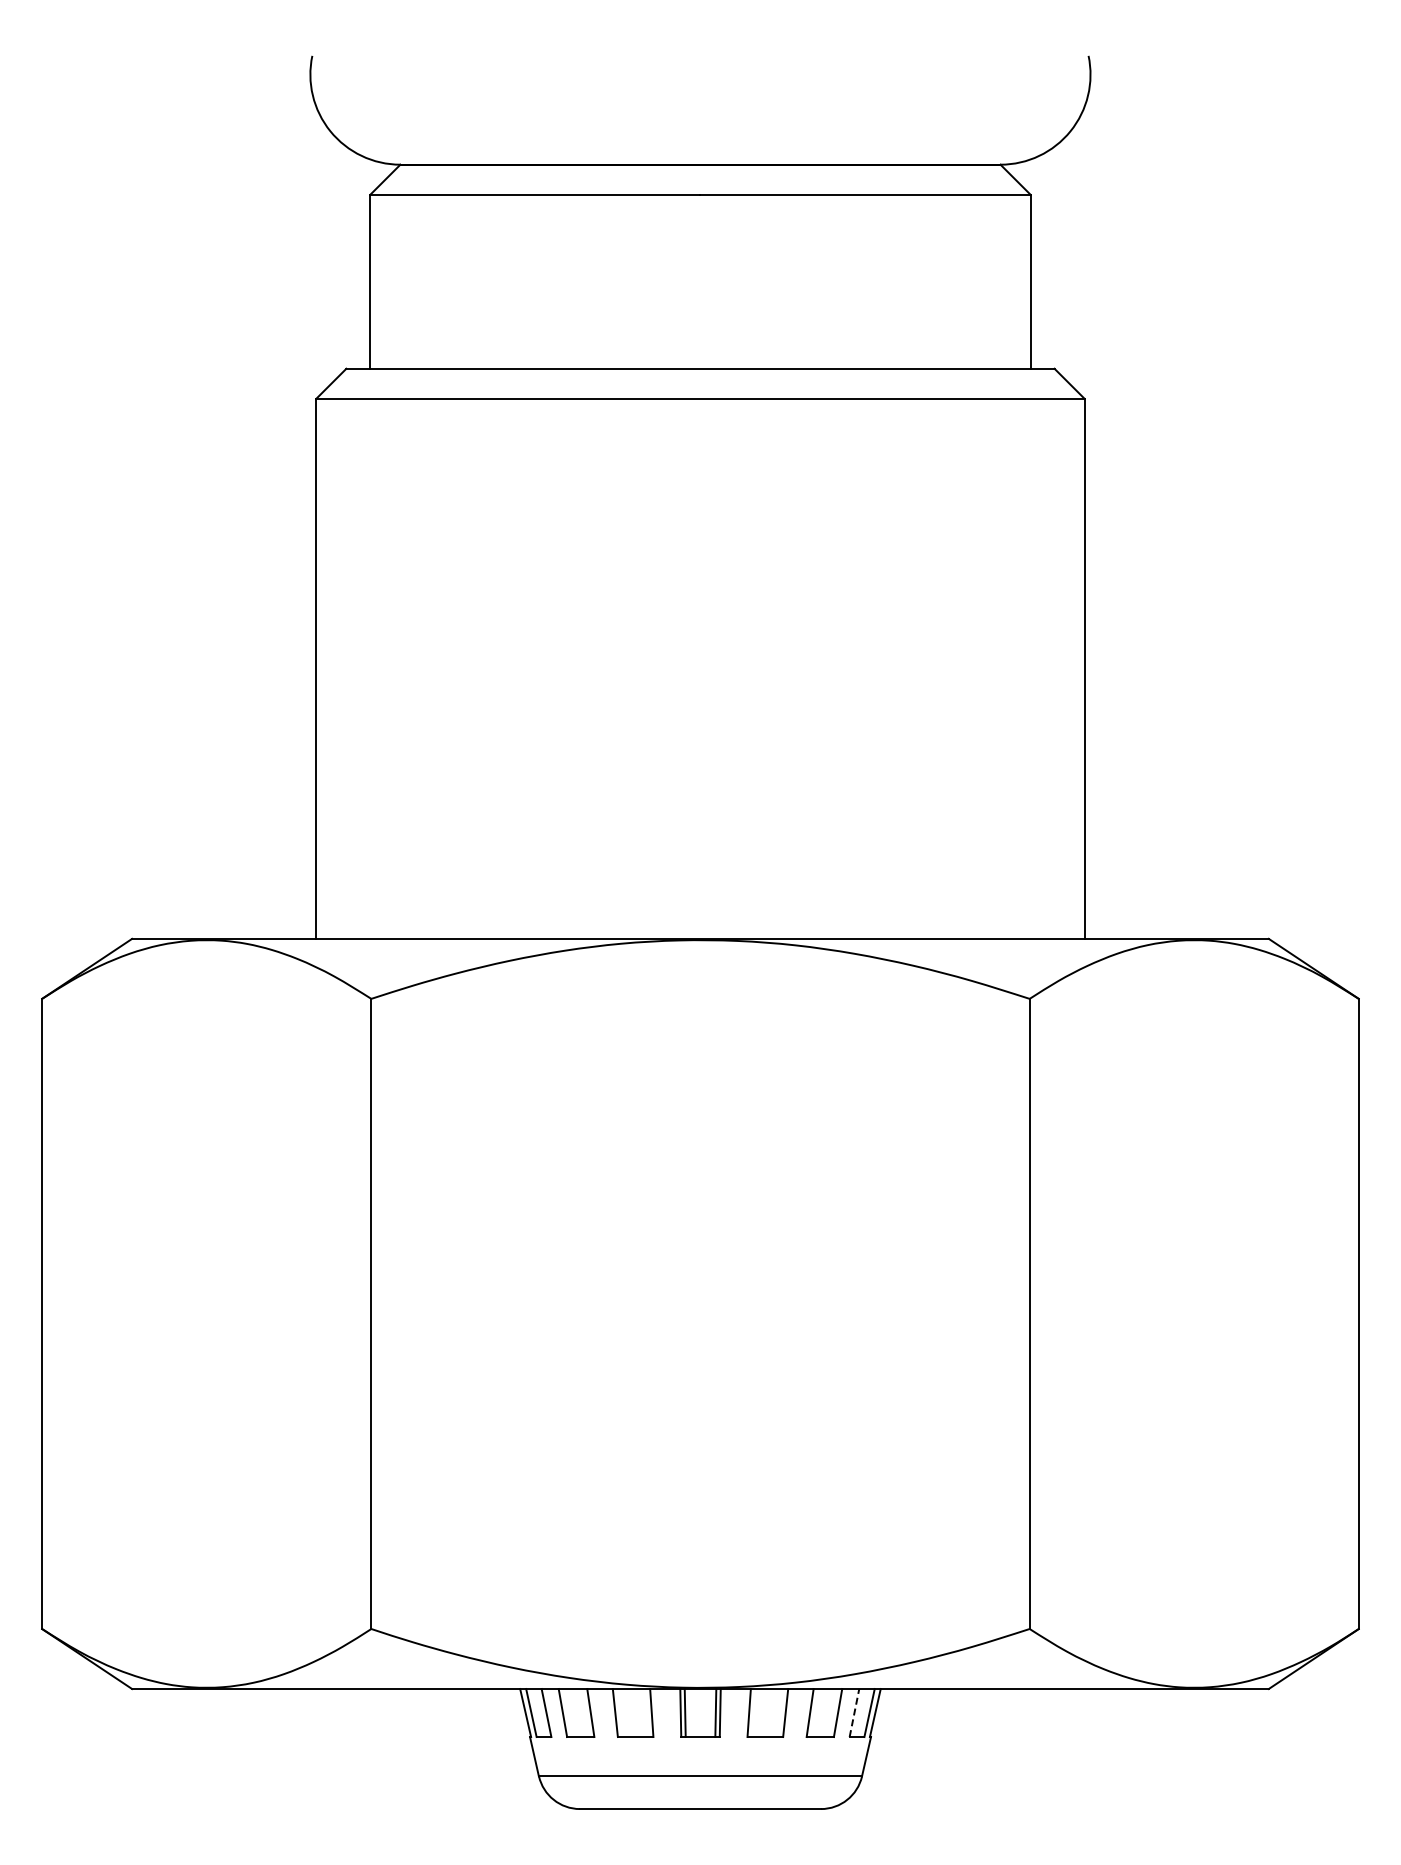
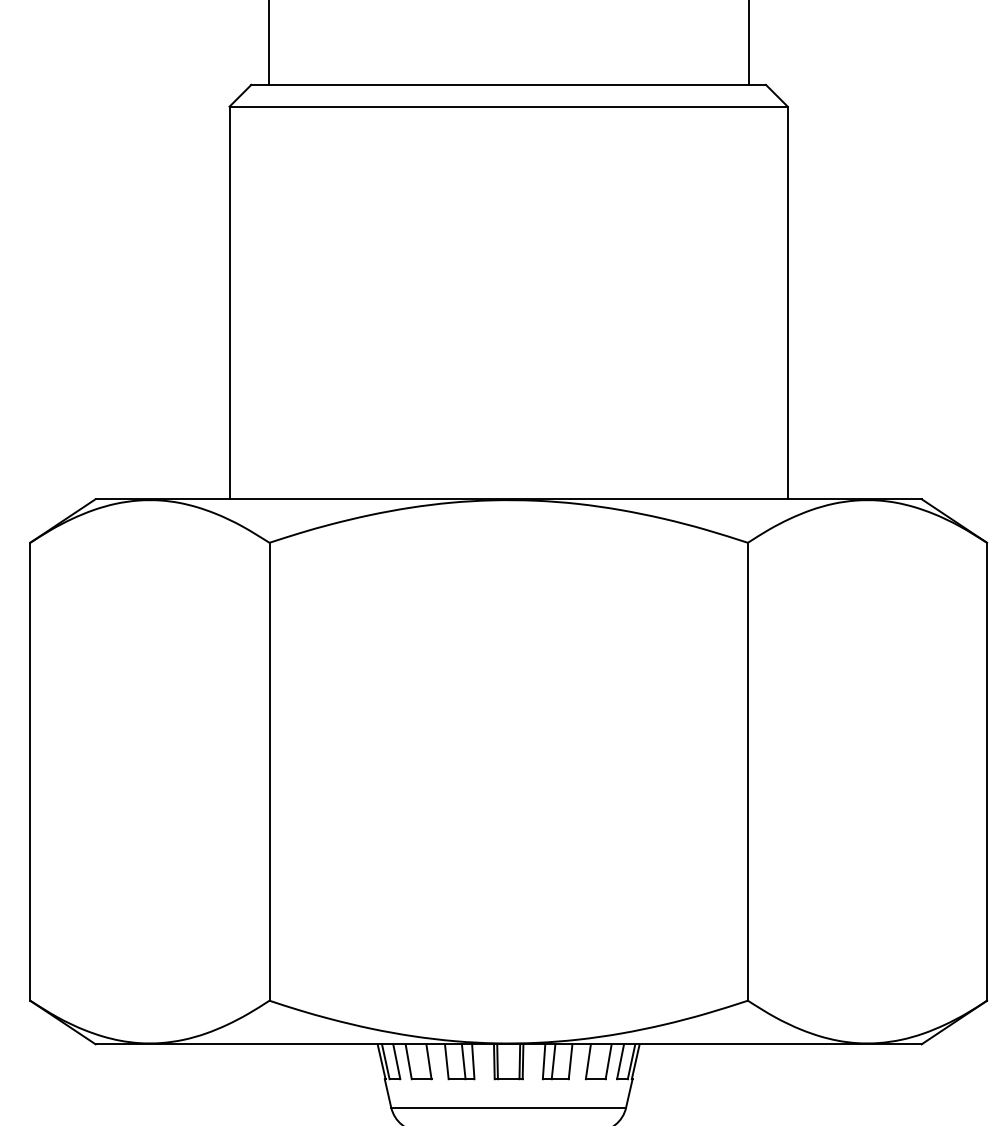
line: (854, 1712) -> (620, 1061), dashed -> solid
line: (638, 1713) -> (463, 1062), added
line: (761, 1713) -> (553, 1062), added

